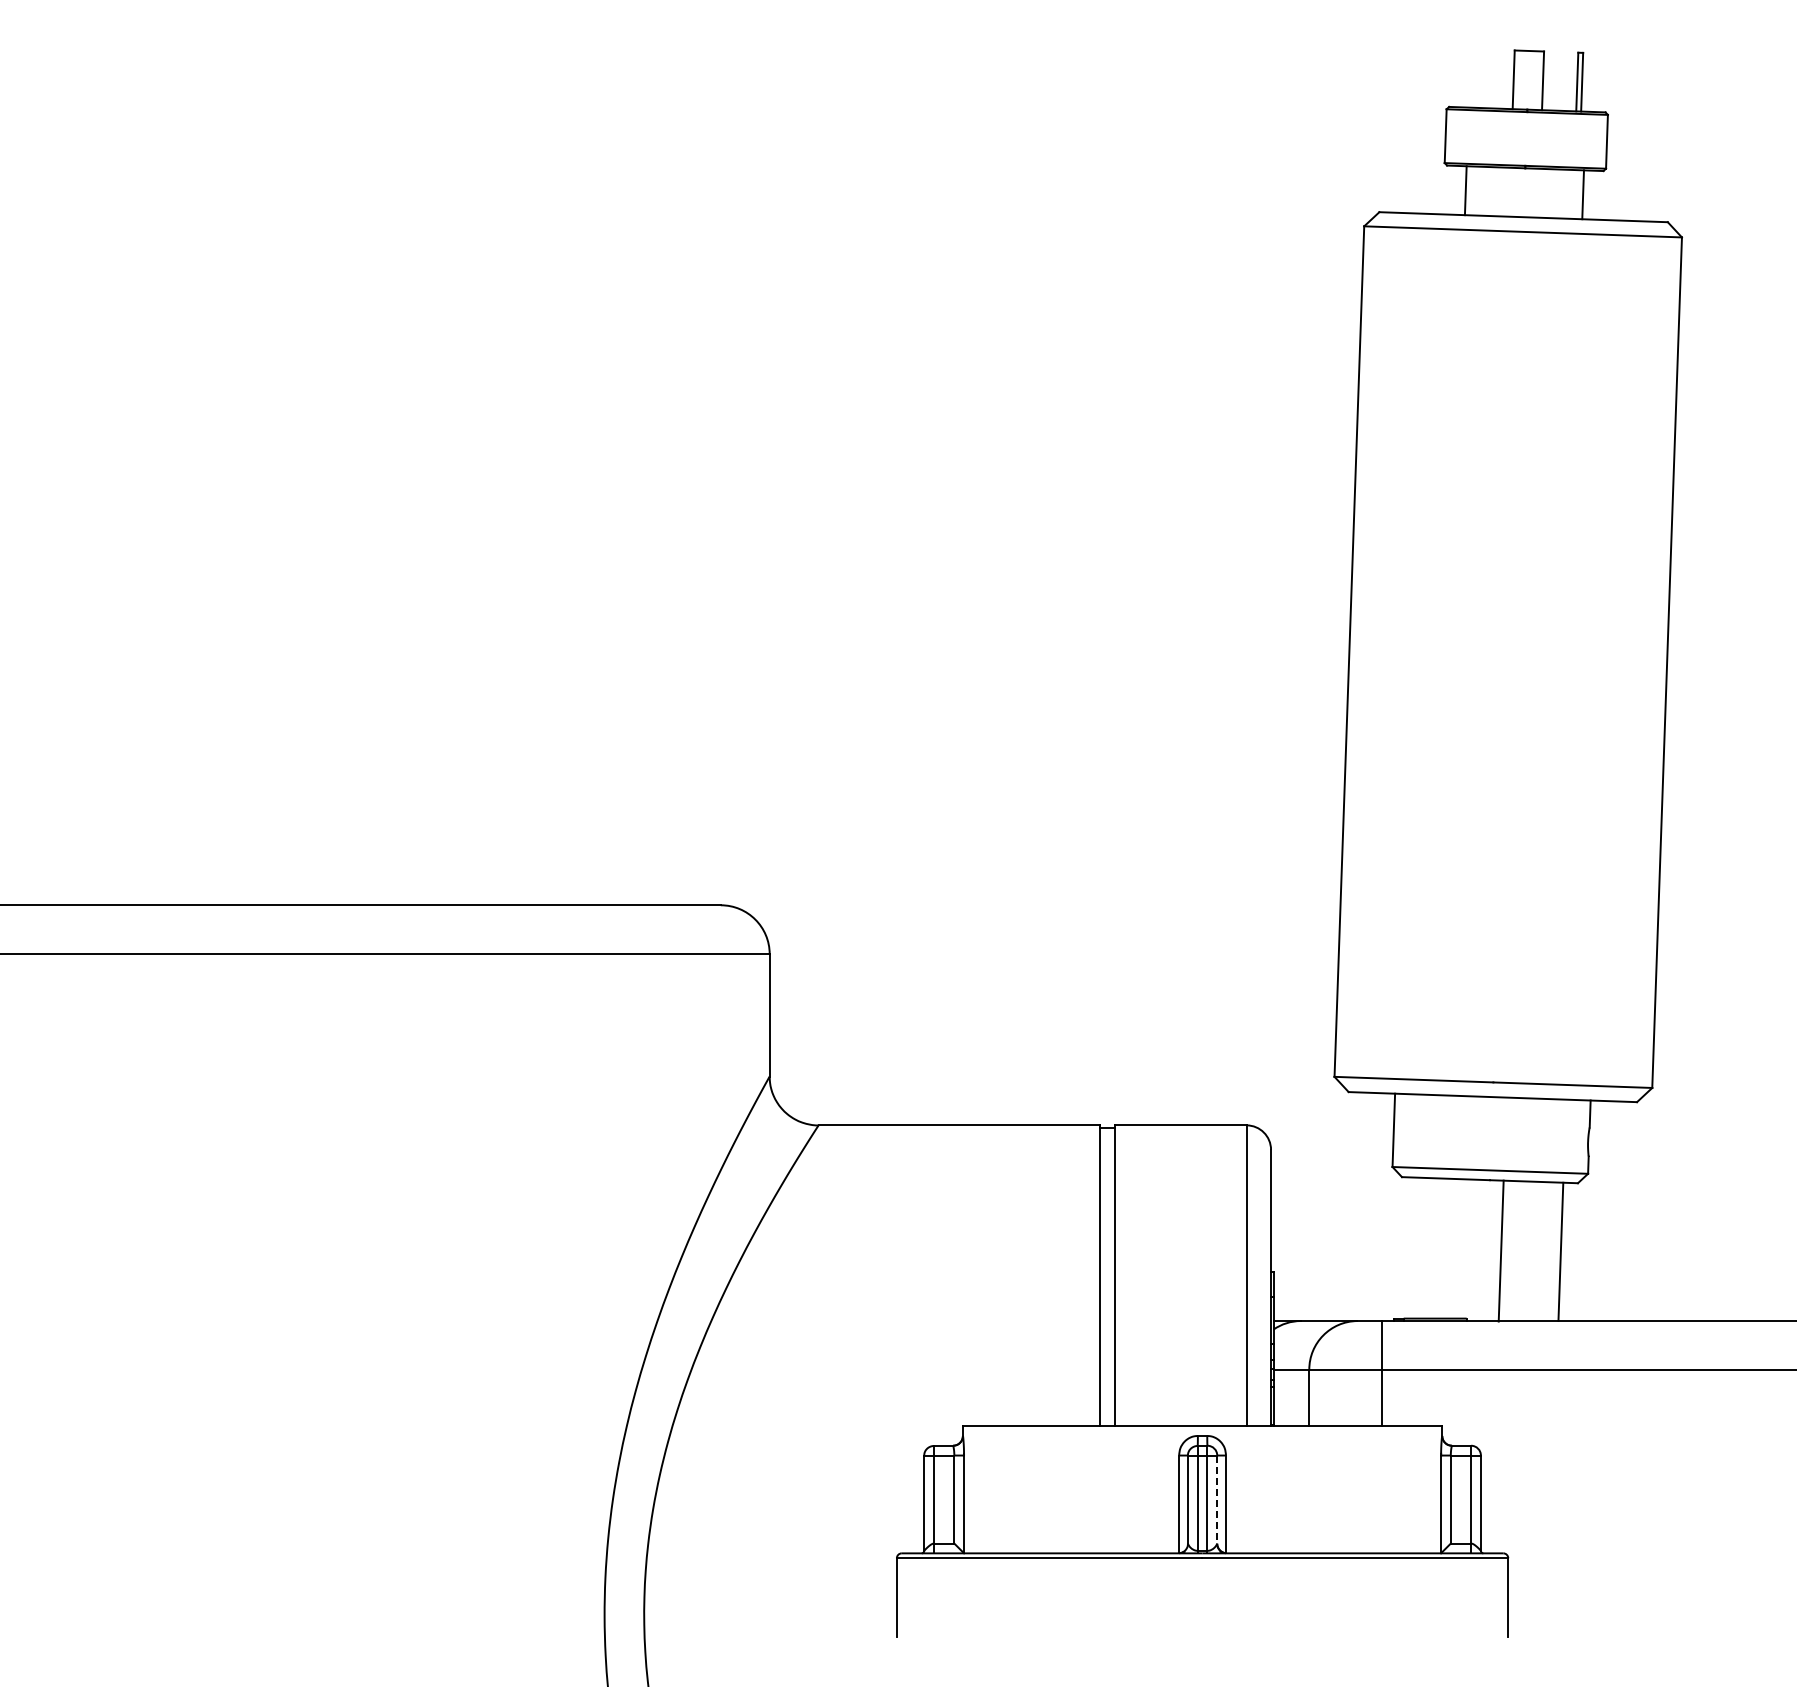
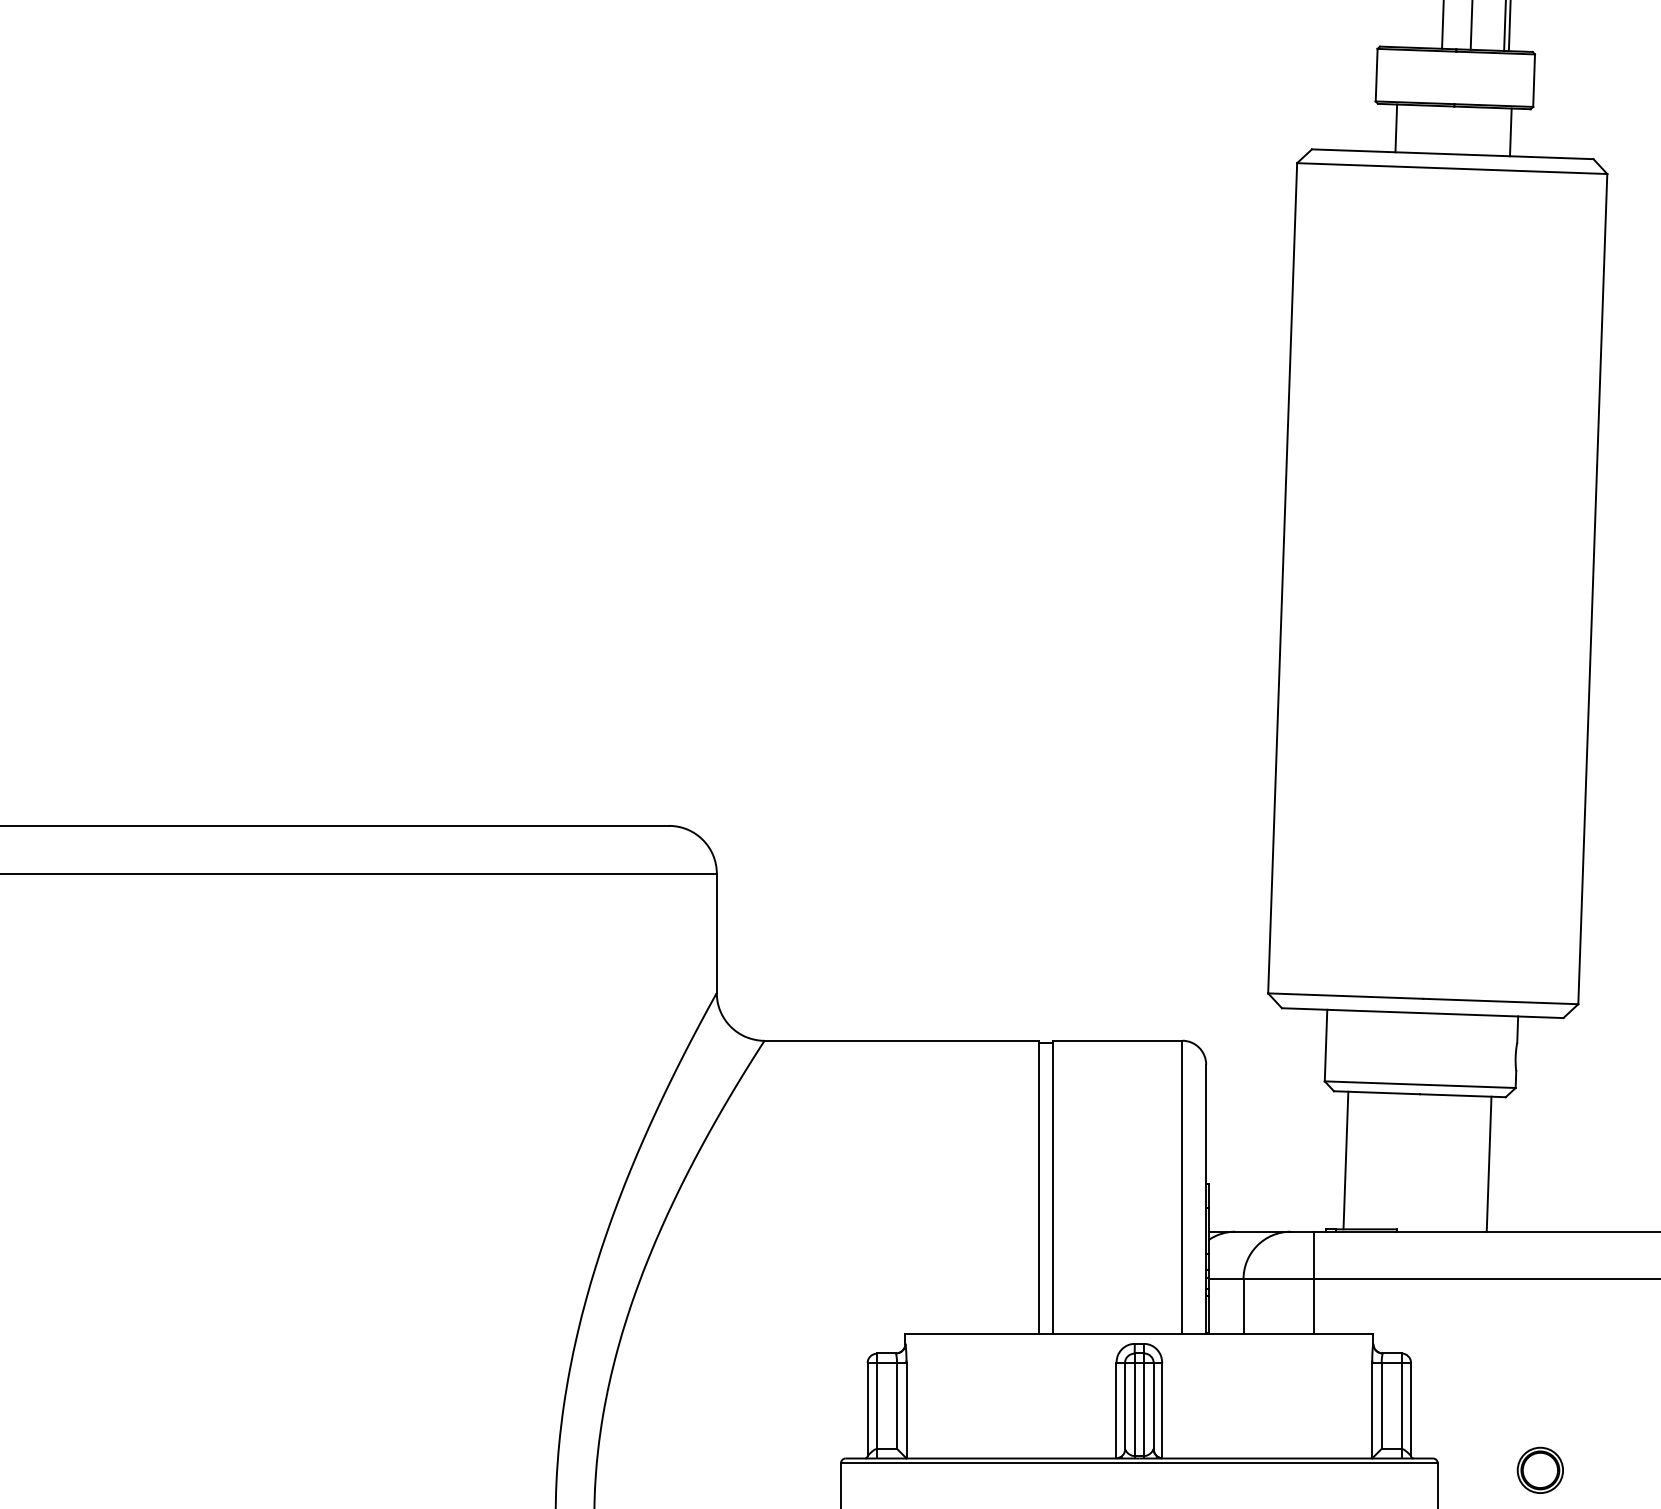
line: (1500, 1250) -> (1345, 1159), moved
line: (1217, 1500) -> (1153, 1406), dashed -> solid
part: (1613, 1565) -> (1540, 1470), added

